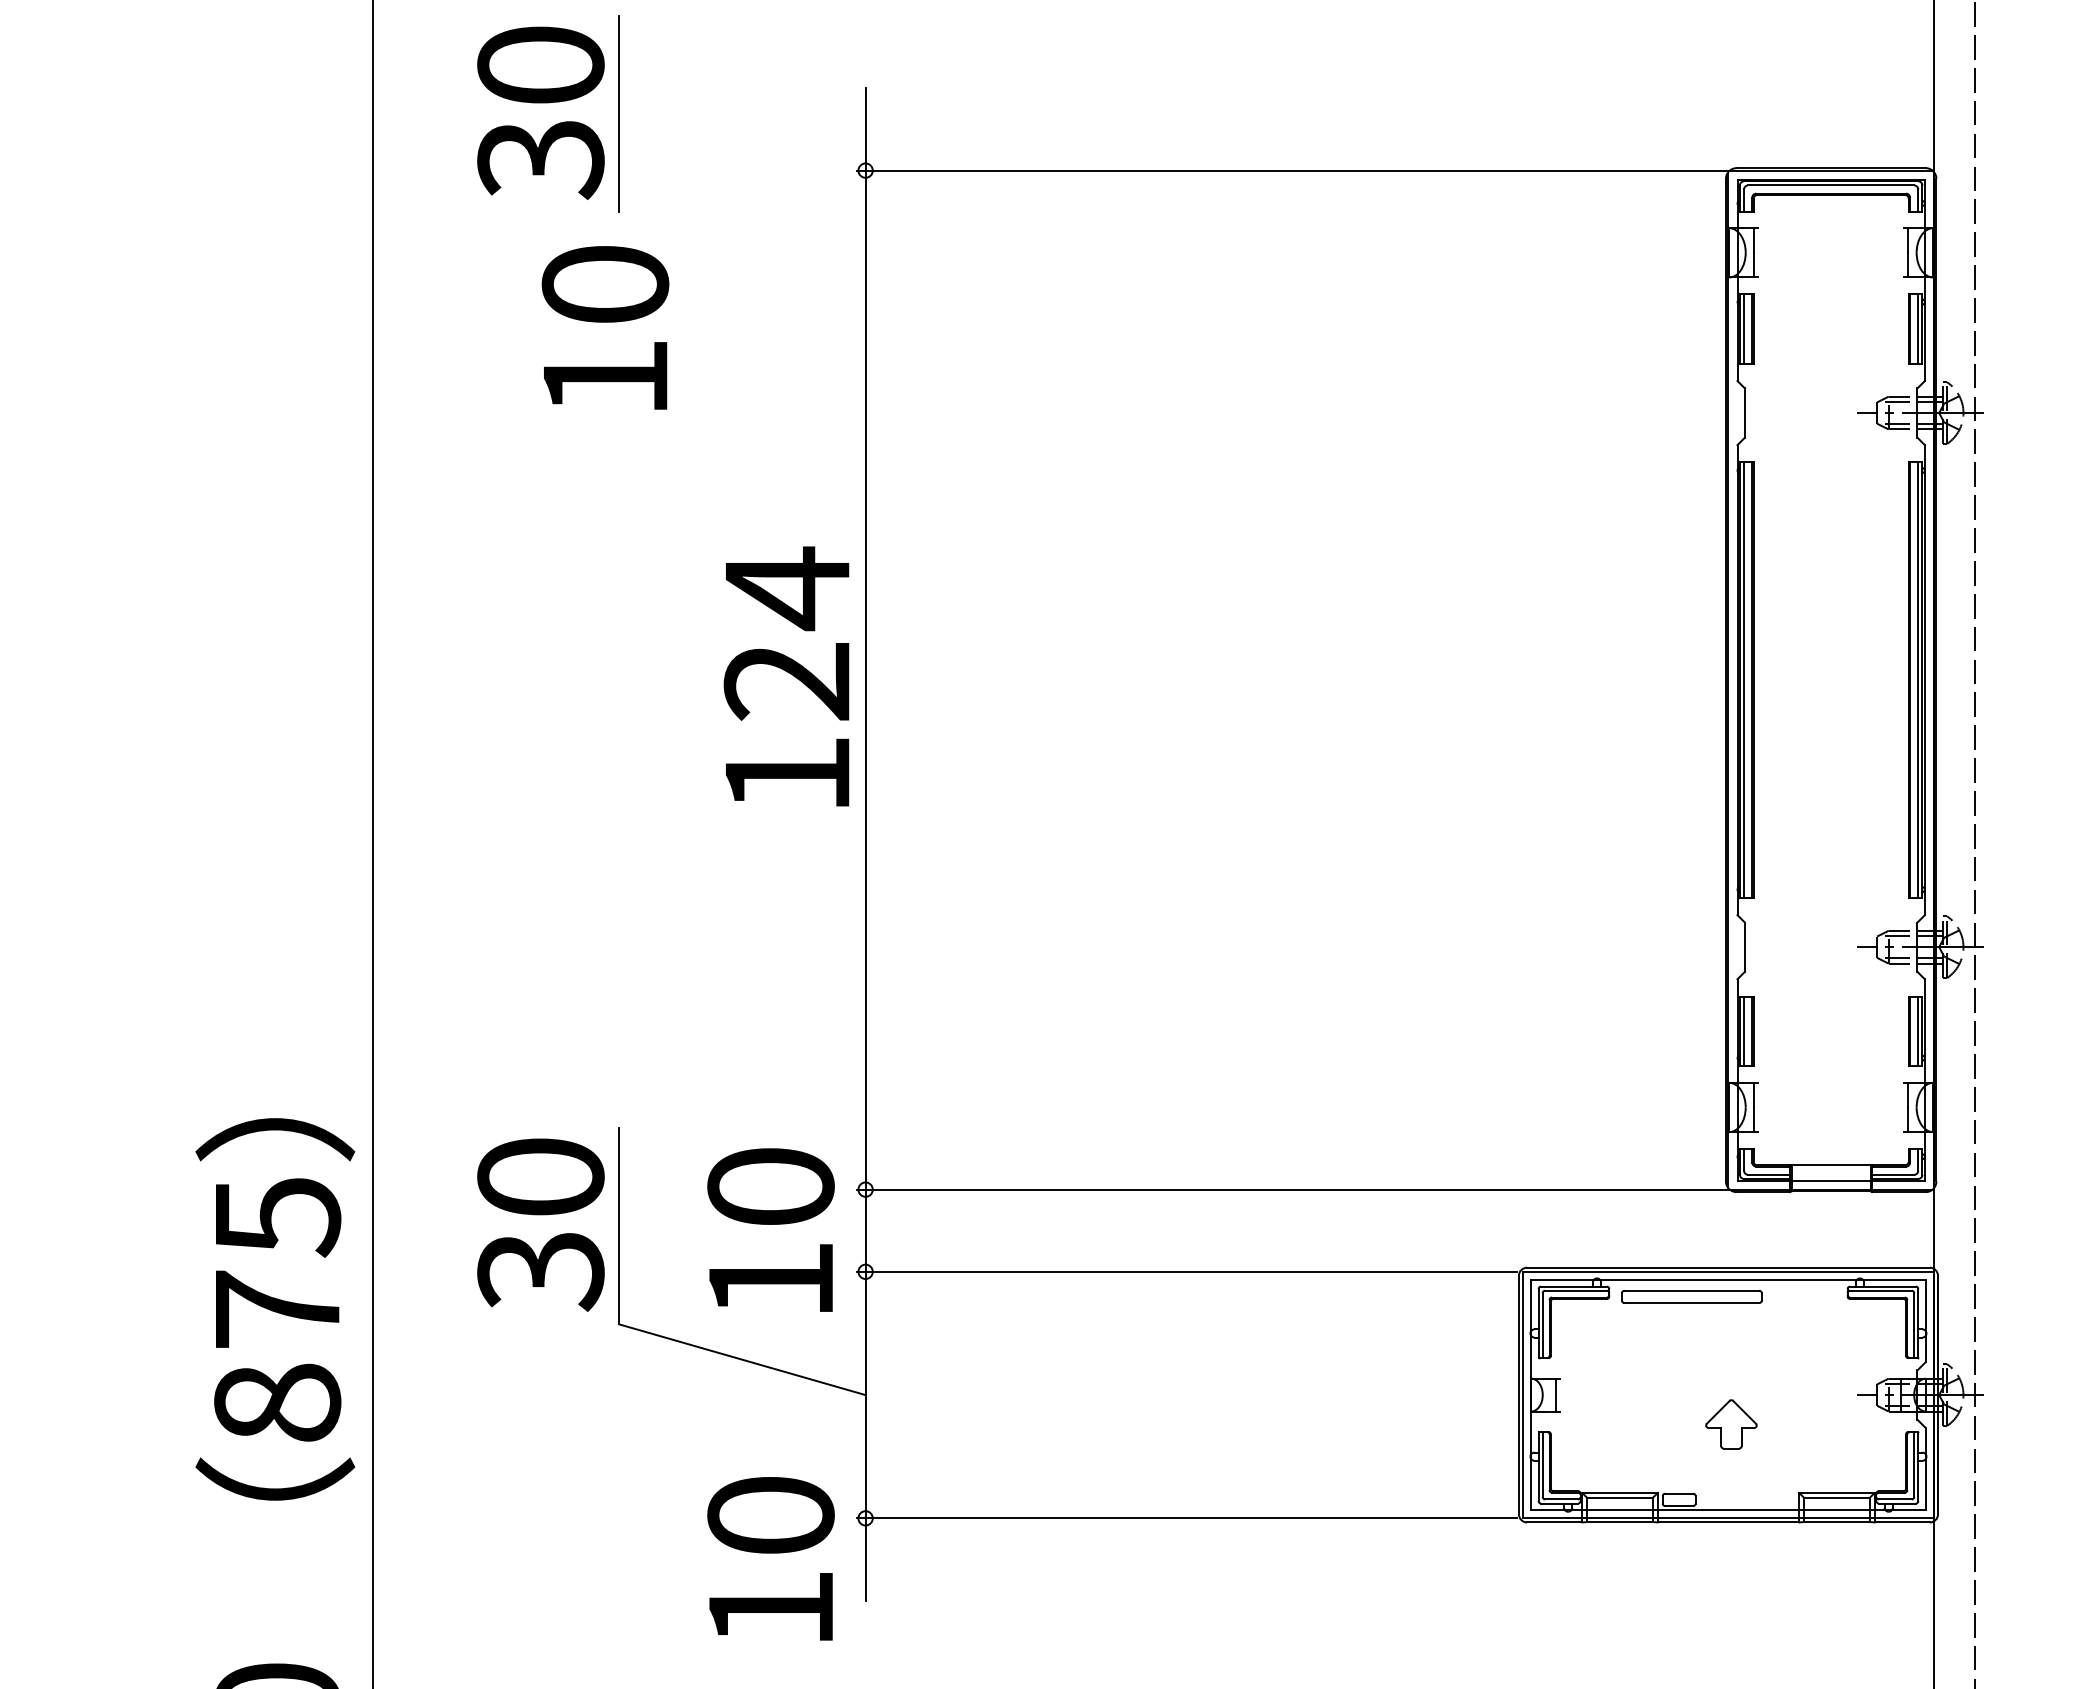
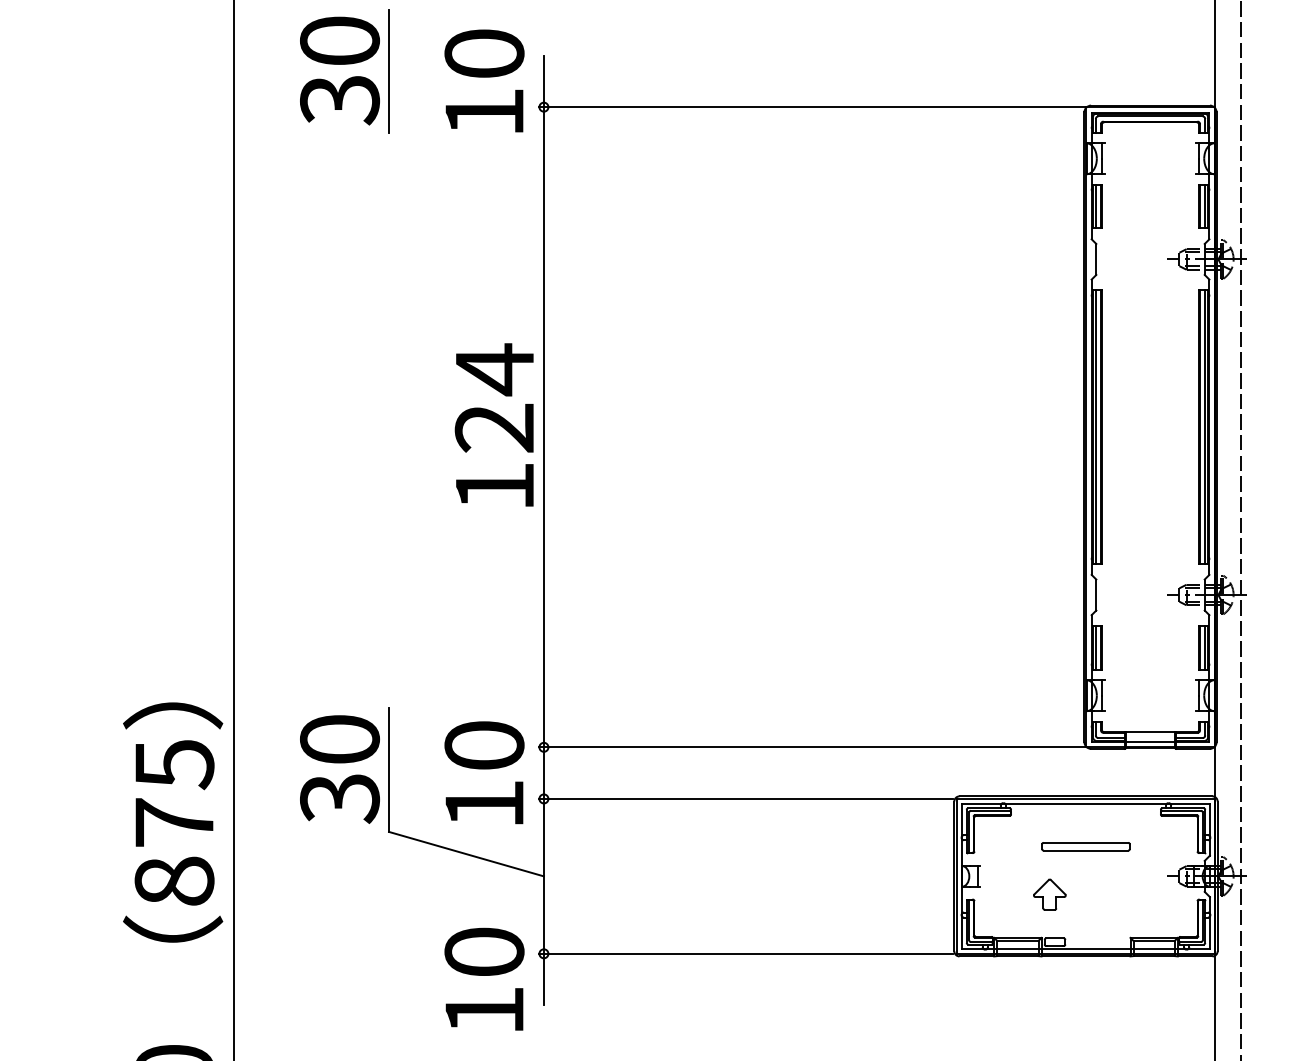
text: (605, 327) -> (484, 80), moved
part: (1691, 1296) -> (1085, 846), moved
part: (1730, 1423) -> (1049, 894), moved

